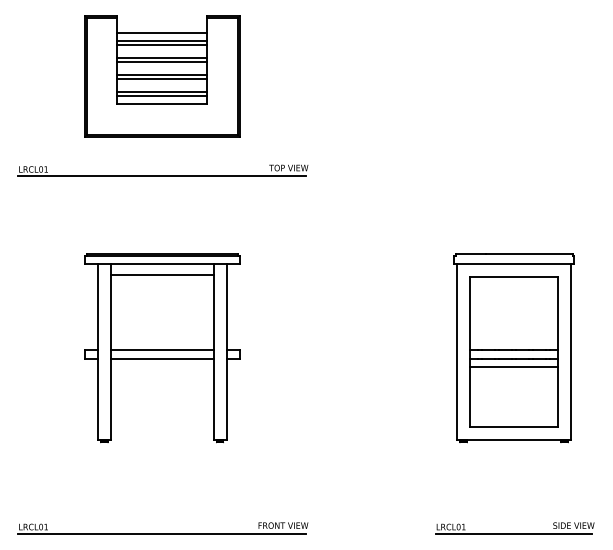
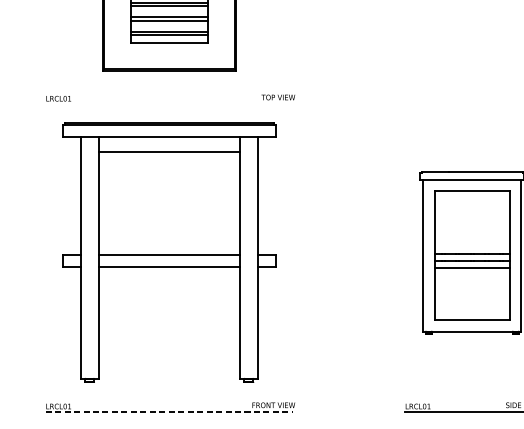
line: (162, 175) -> (169, 103), removed
part: (162, 348) -> (169, 252), size x1.6
line: (162, 533) -> (169, 412), solid -> dashed

